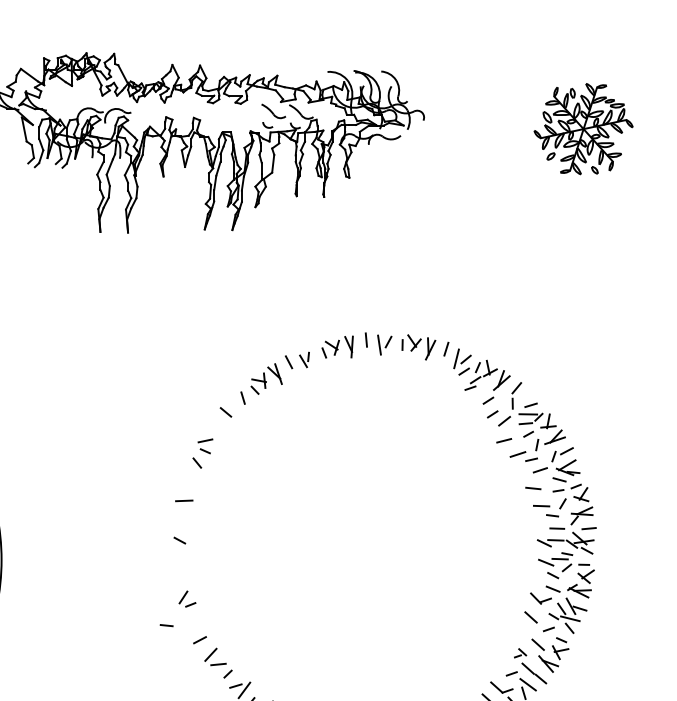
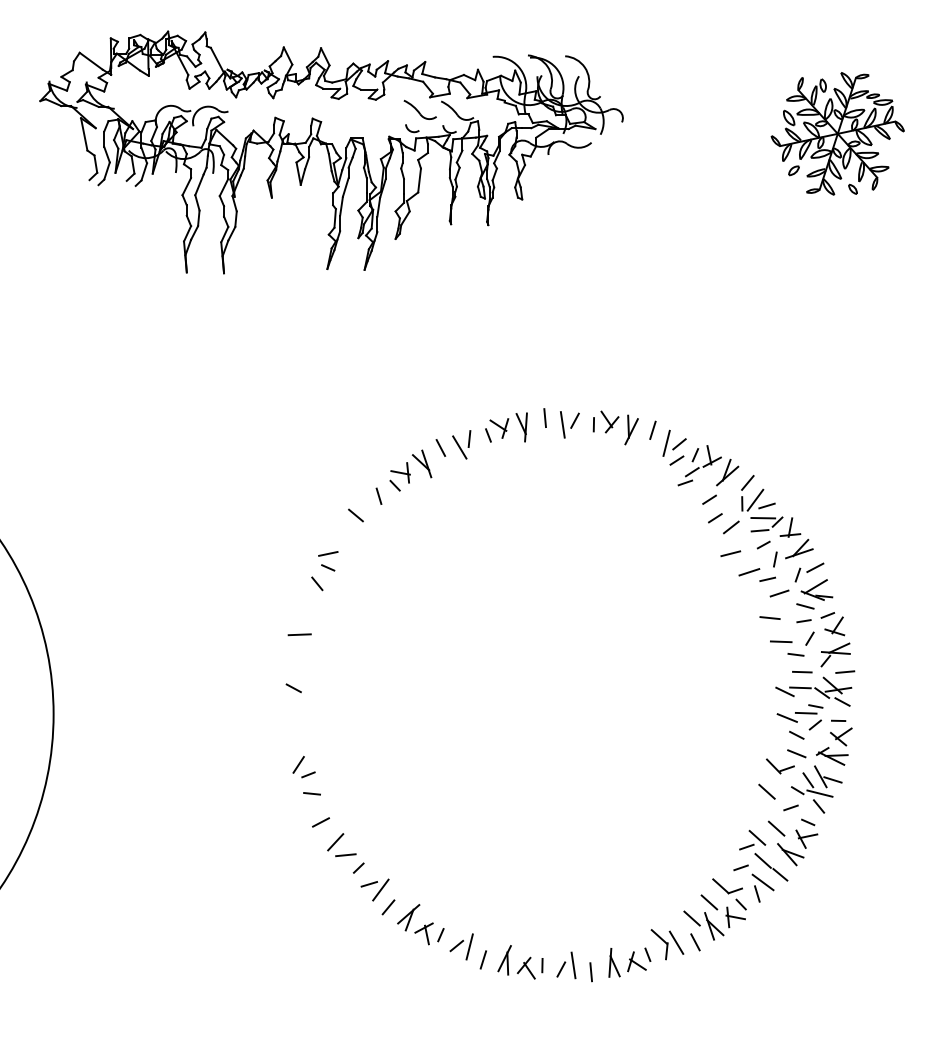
part: (304, 359) -> (461, 444), size x1.43
line: (522, 400) -> (755, 499), added
line: (166, 625) -> (311, 793), moved
part: (520, 652) -> (752, 839), size x1.67

